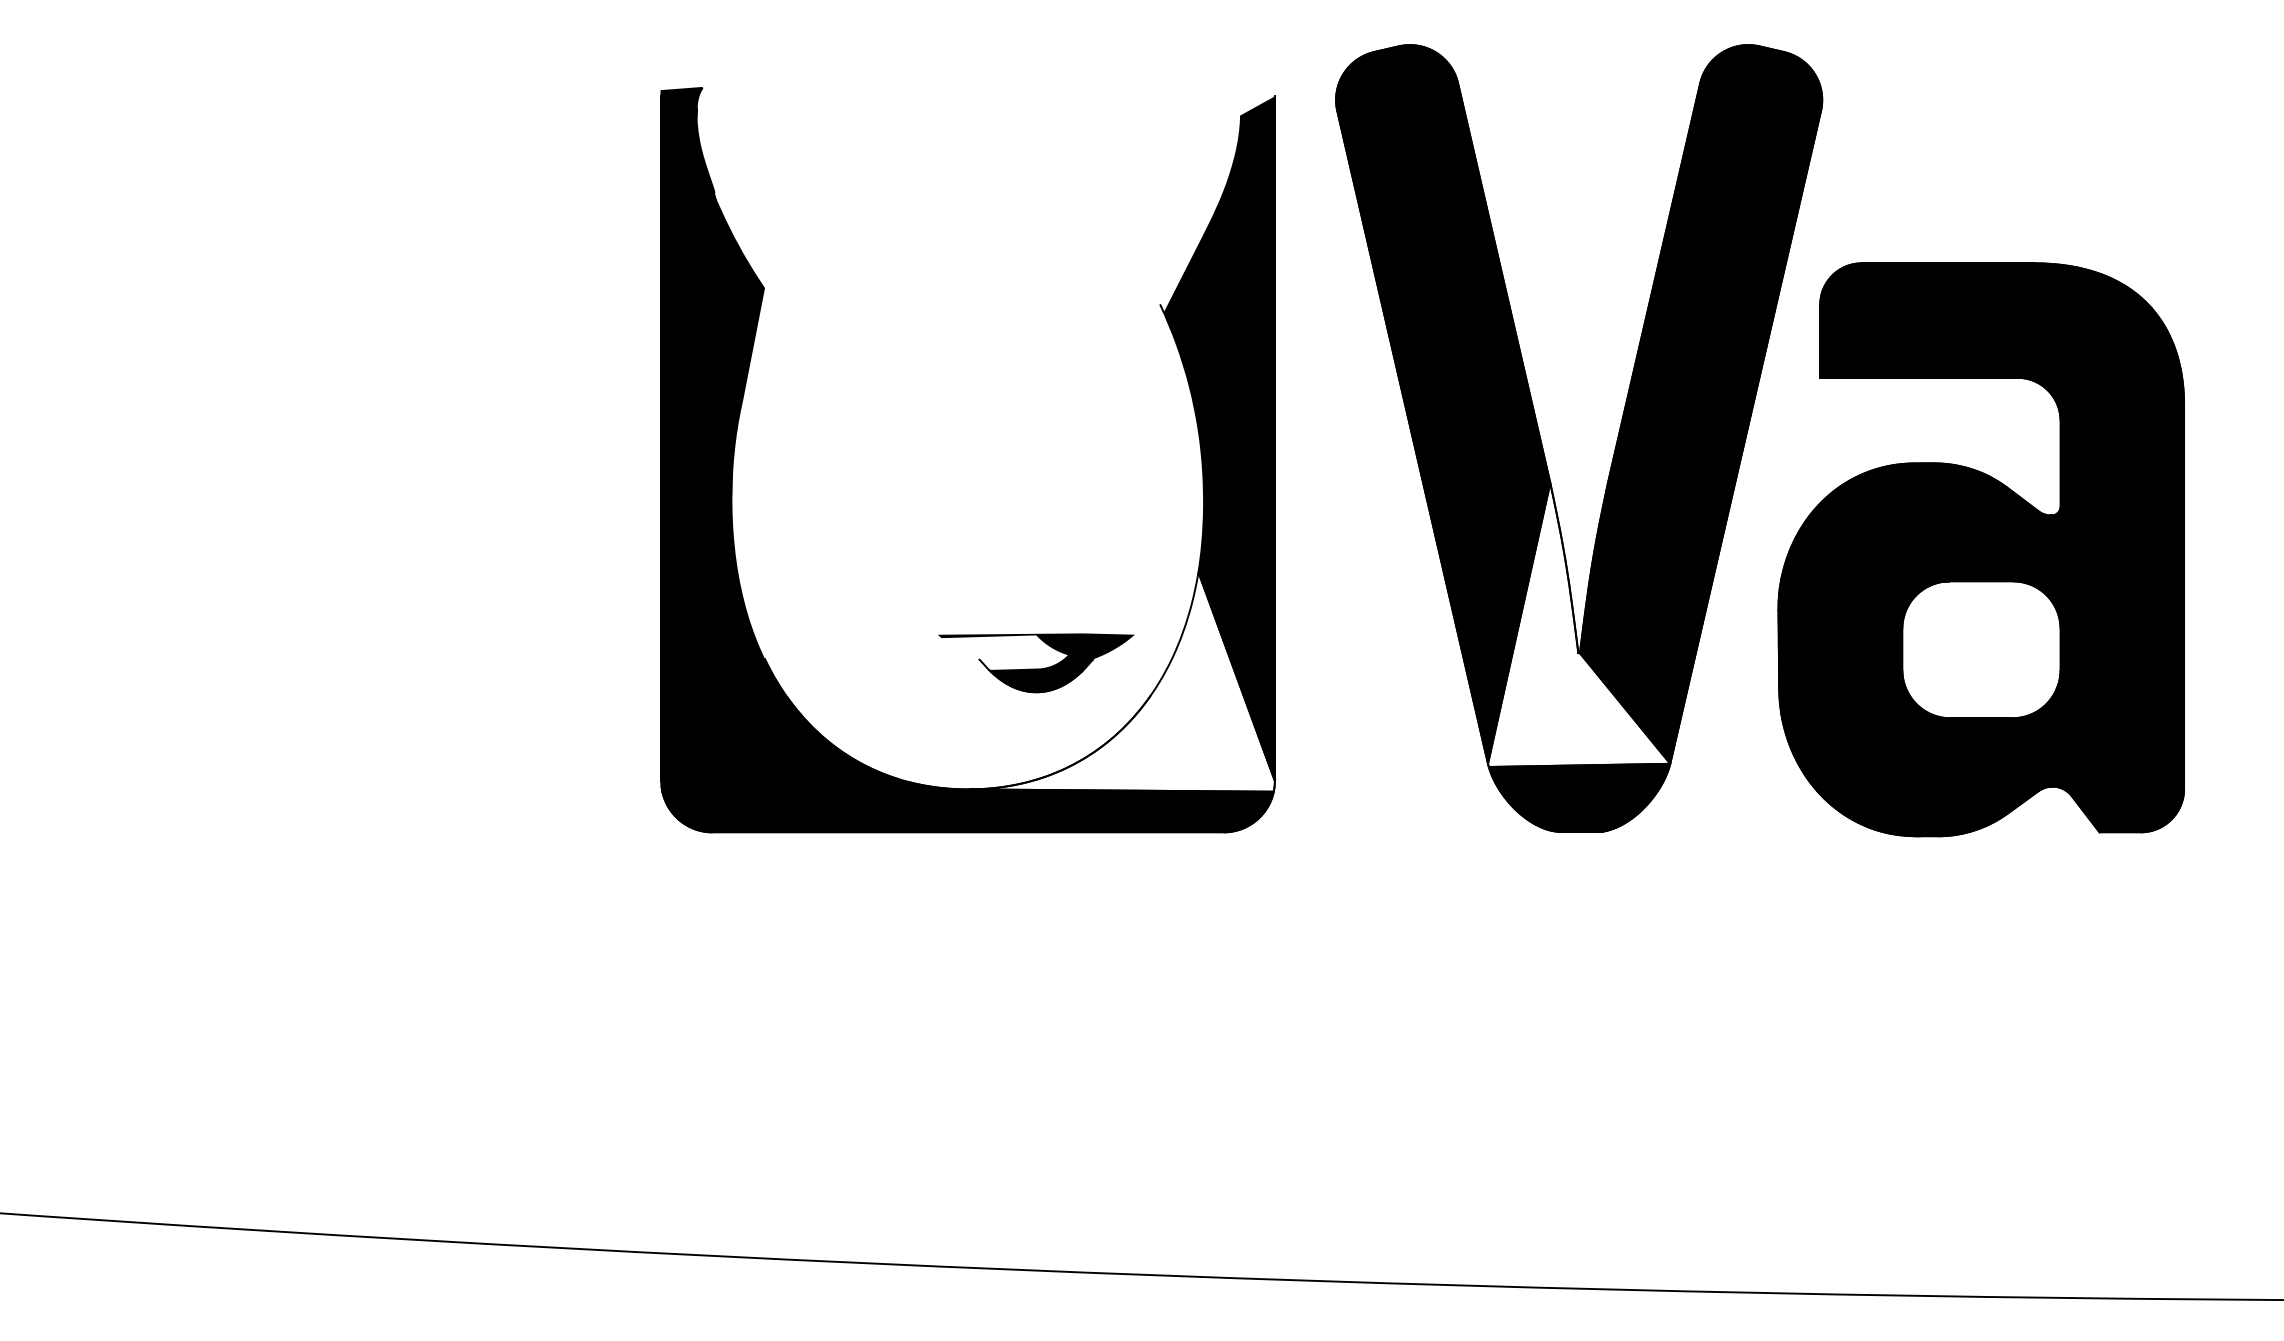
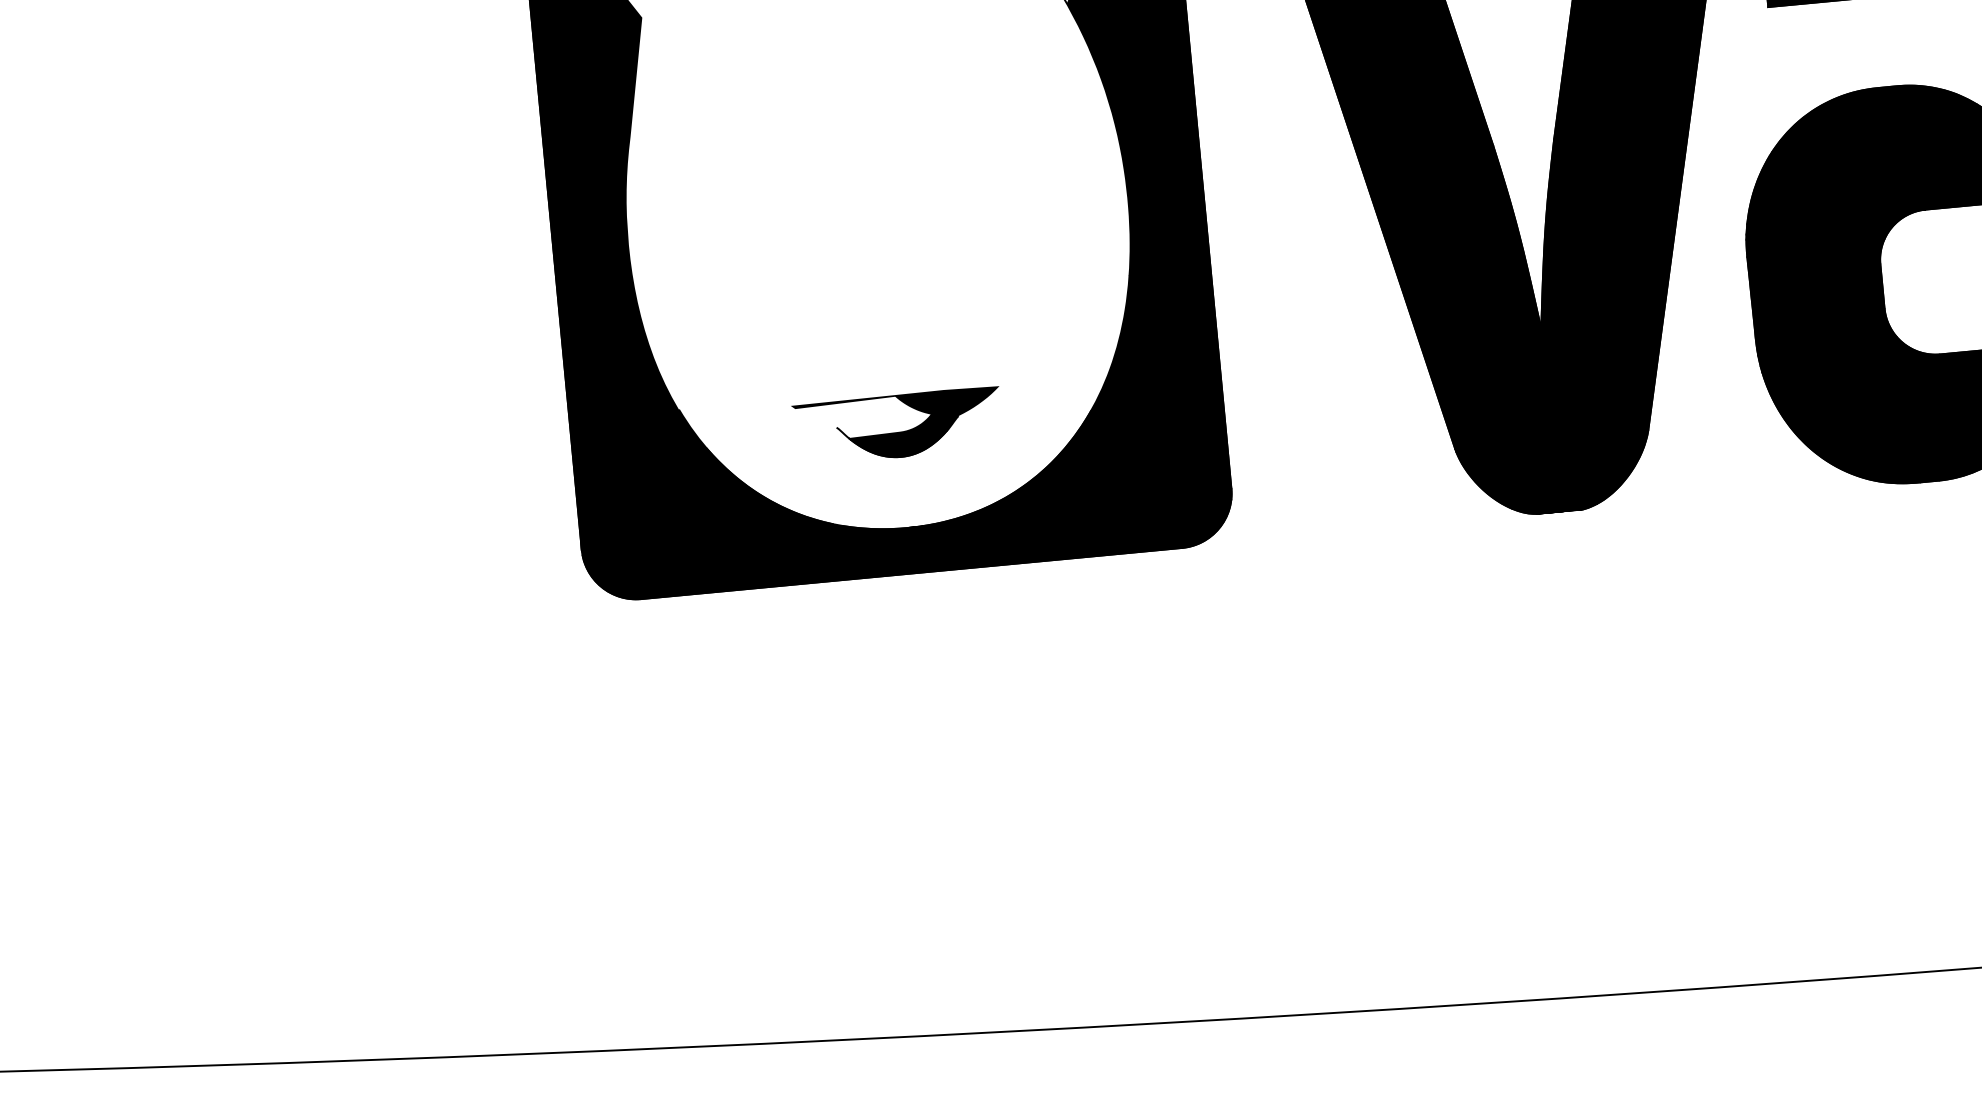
fill: (1579, 625) -> (1538, 293), added
part: (1036, 663) -> (898, 426), moved
fill: (1121, 681) -> (1059, 398), added

